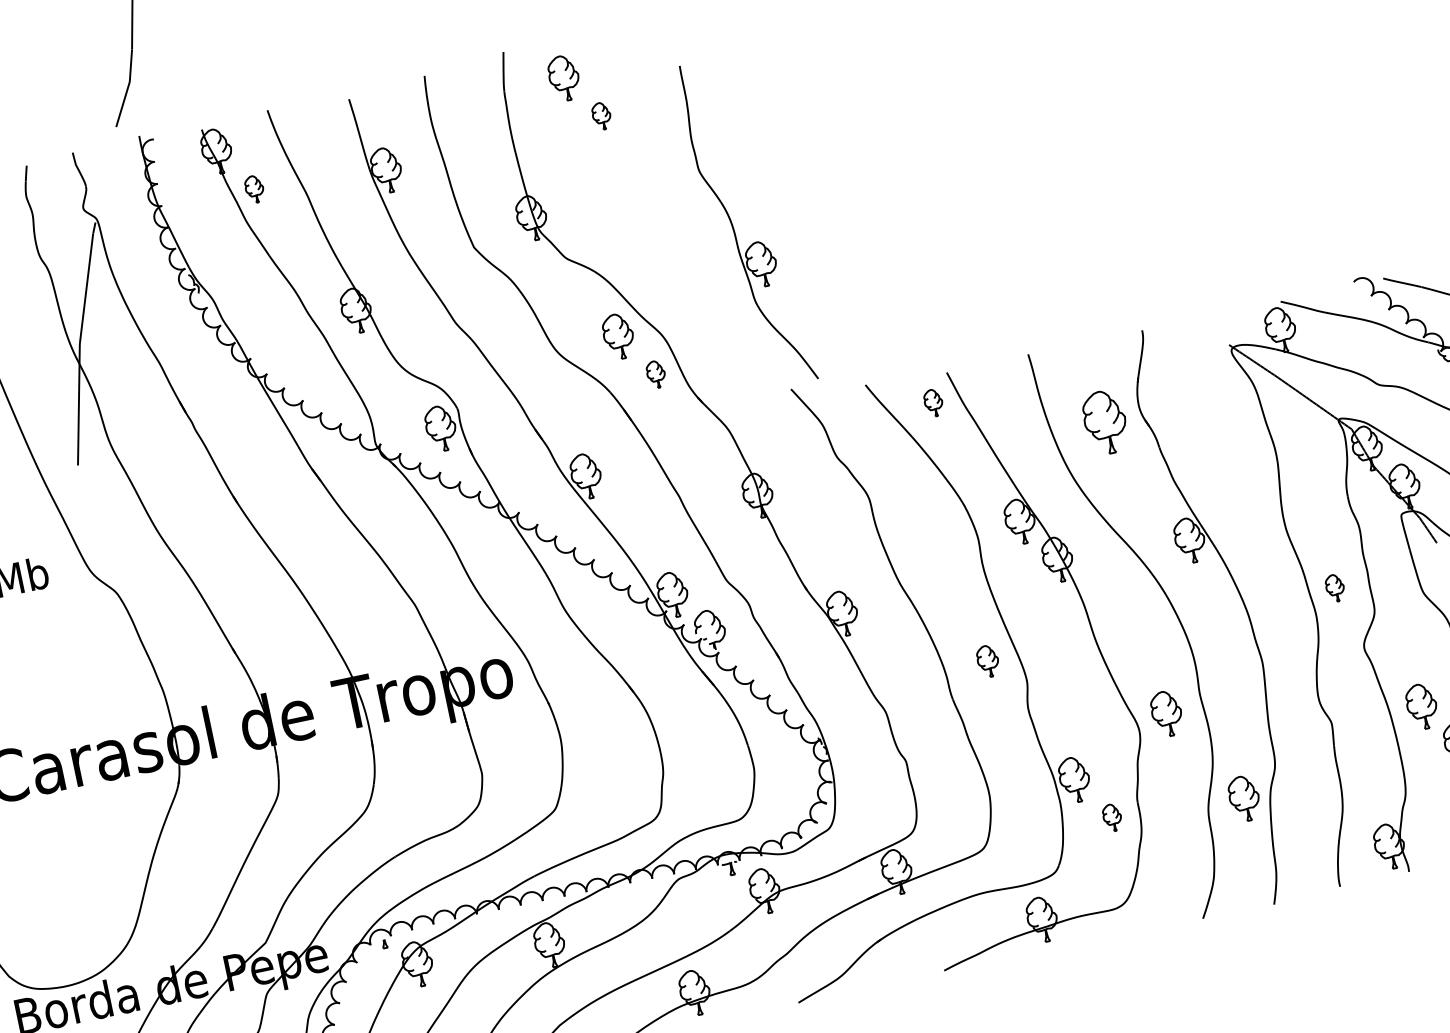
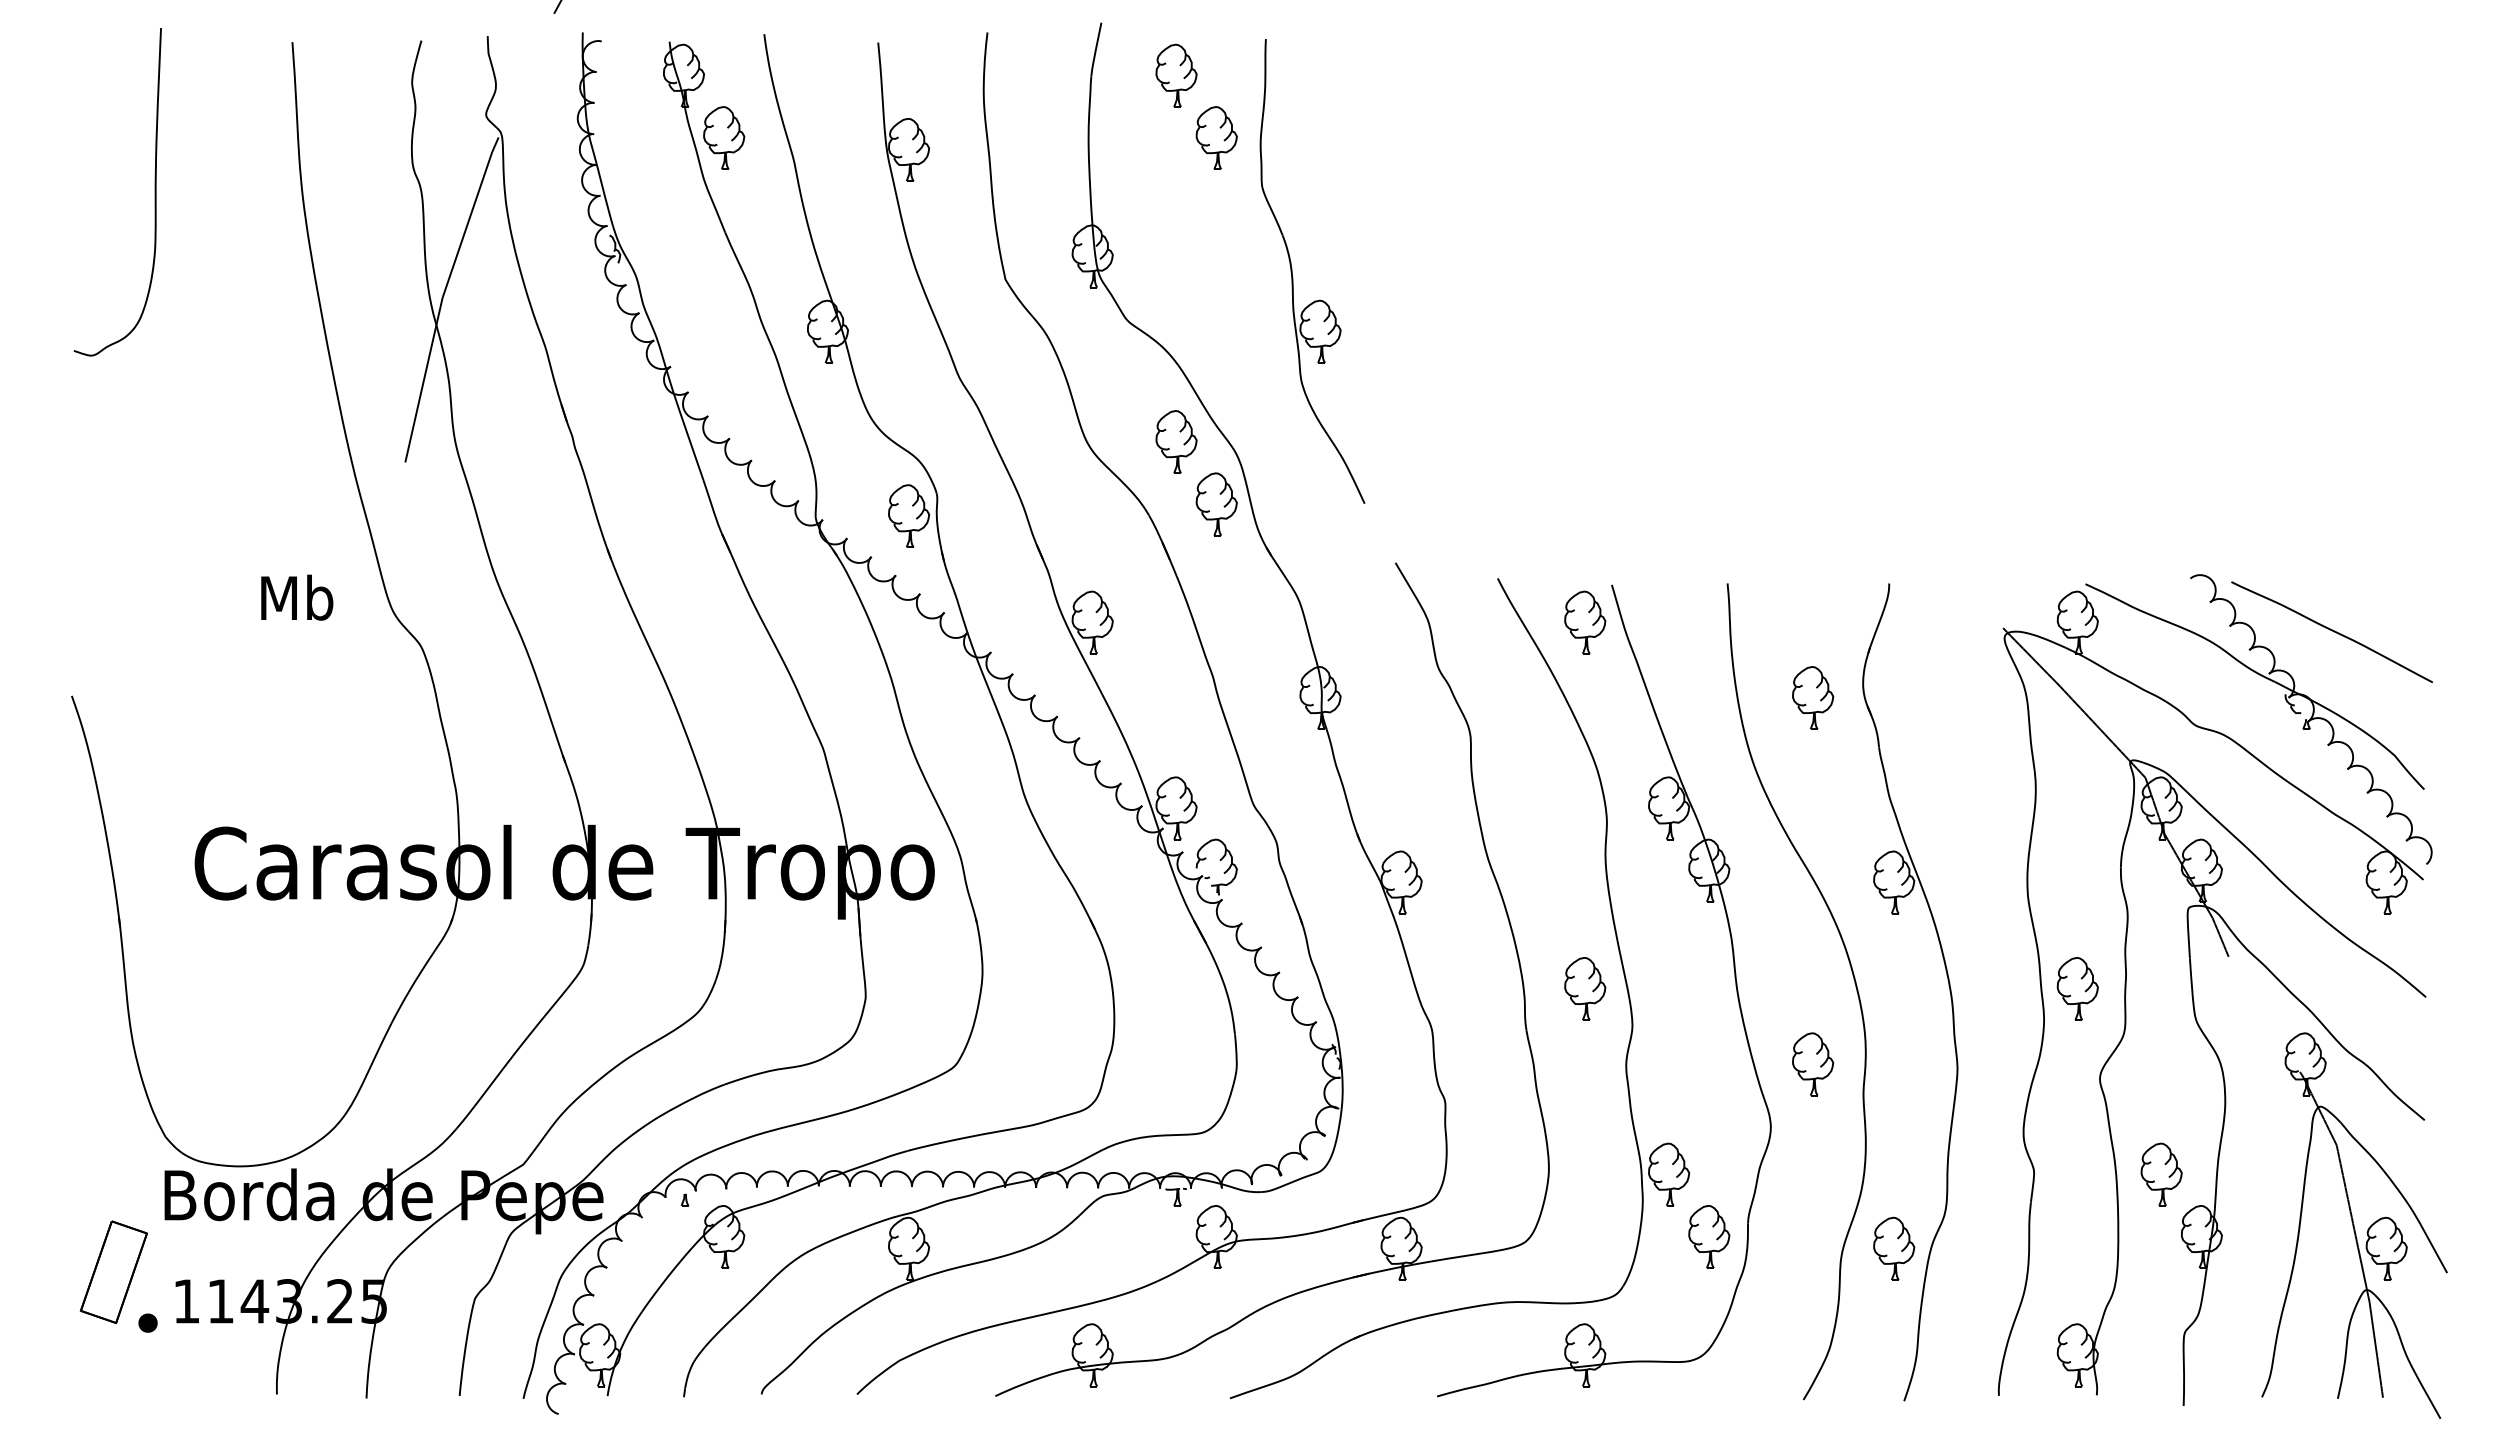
part: (601, 115) -> (1216, 137), size x1.67
part: (254, 188) -> (724, 137), size x1.67
part: (734, 229) -> (1293, 277), moved
part: (656, 374) -> (1216, 504), size x1.67
part: (933, 402) -> (1585, 622), size x1.67
part: (1105, 421) -> (1813, 697), size x0.71
part: (1335, 587) -> (2077, 988), size x1.67
part: (988, 661) -> (1585, 988), size x1.43
part: (1167, 713) -> (1813, 1064), moved
part: (1112, 817) -> (1709, 1236), size x1.67

